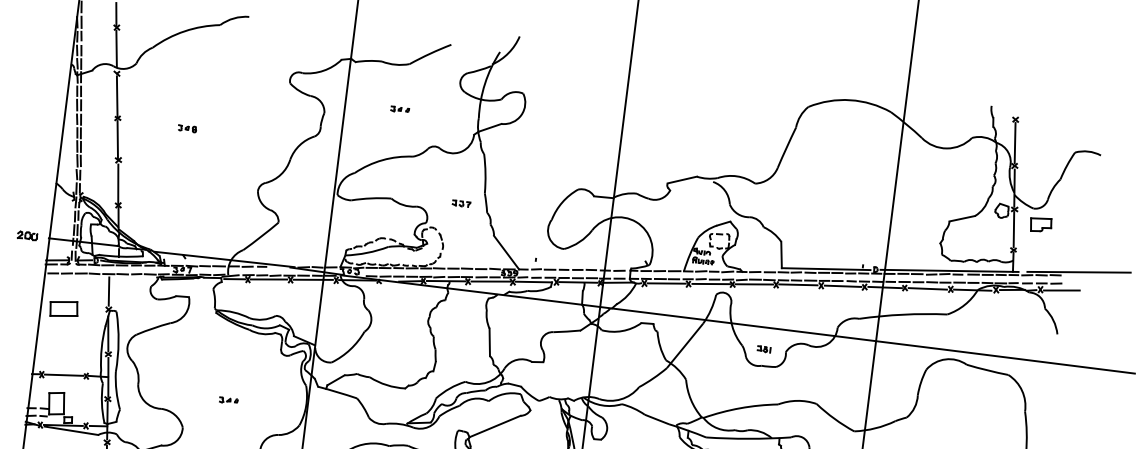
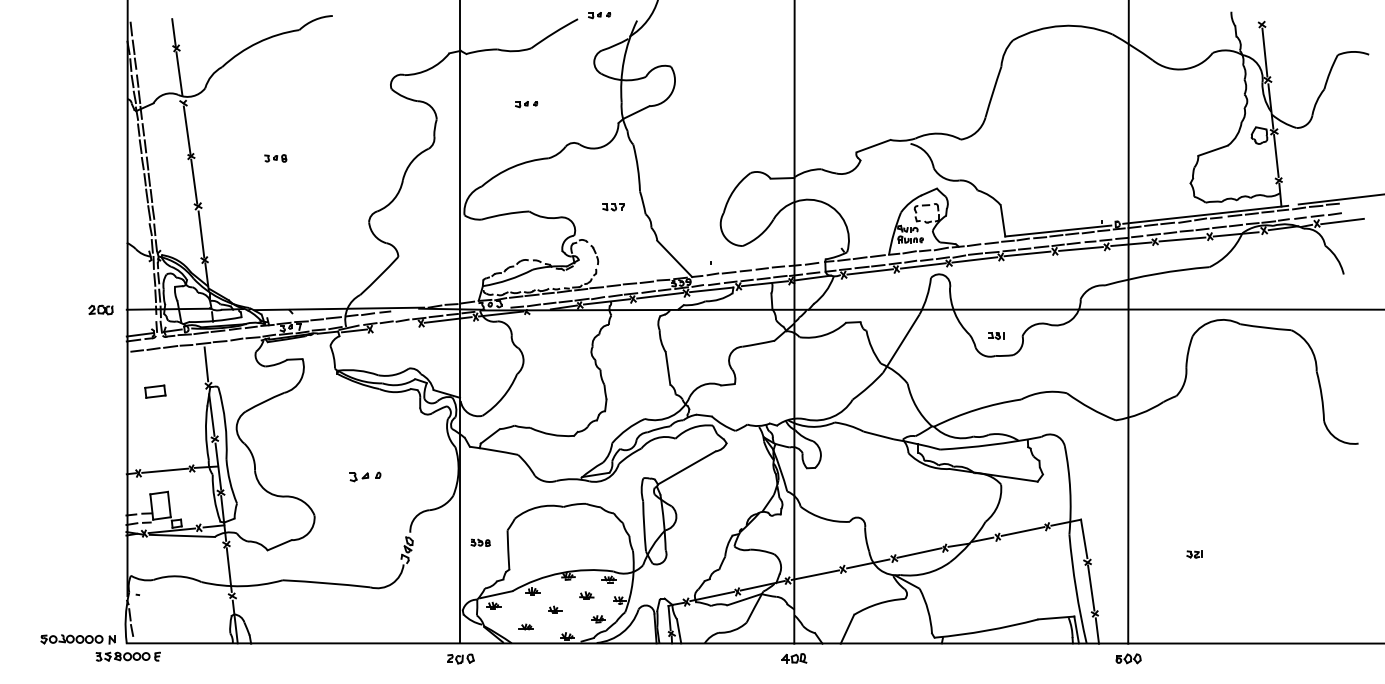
part: (469, 43) -> (599, 15), added
part: (1040, 224) -> (1307, 146), removed
line: (269, 278) -> (395, 325), removed
part: (64, 308) -> (155, 391), size x0.6
part: (228, 400) -> (365, 476), size x1.4

